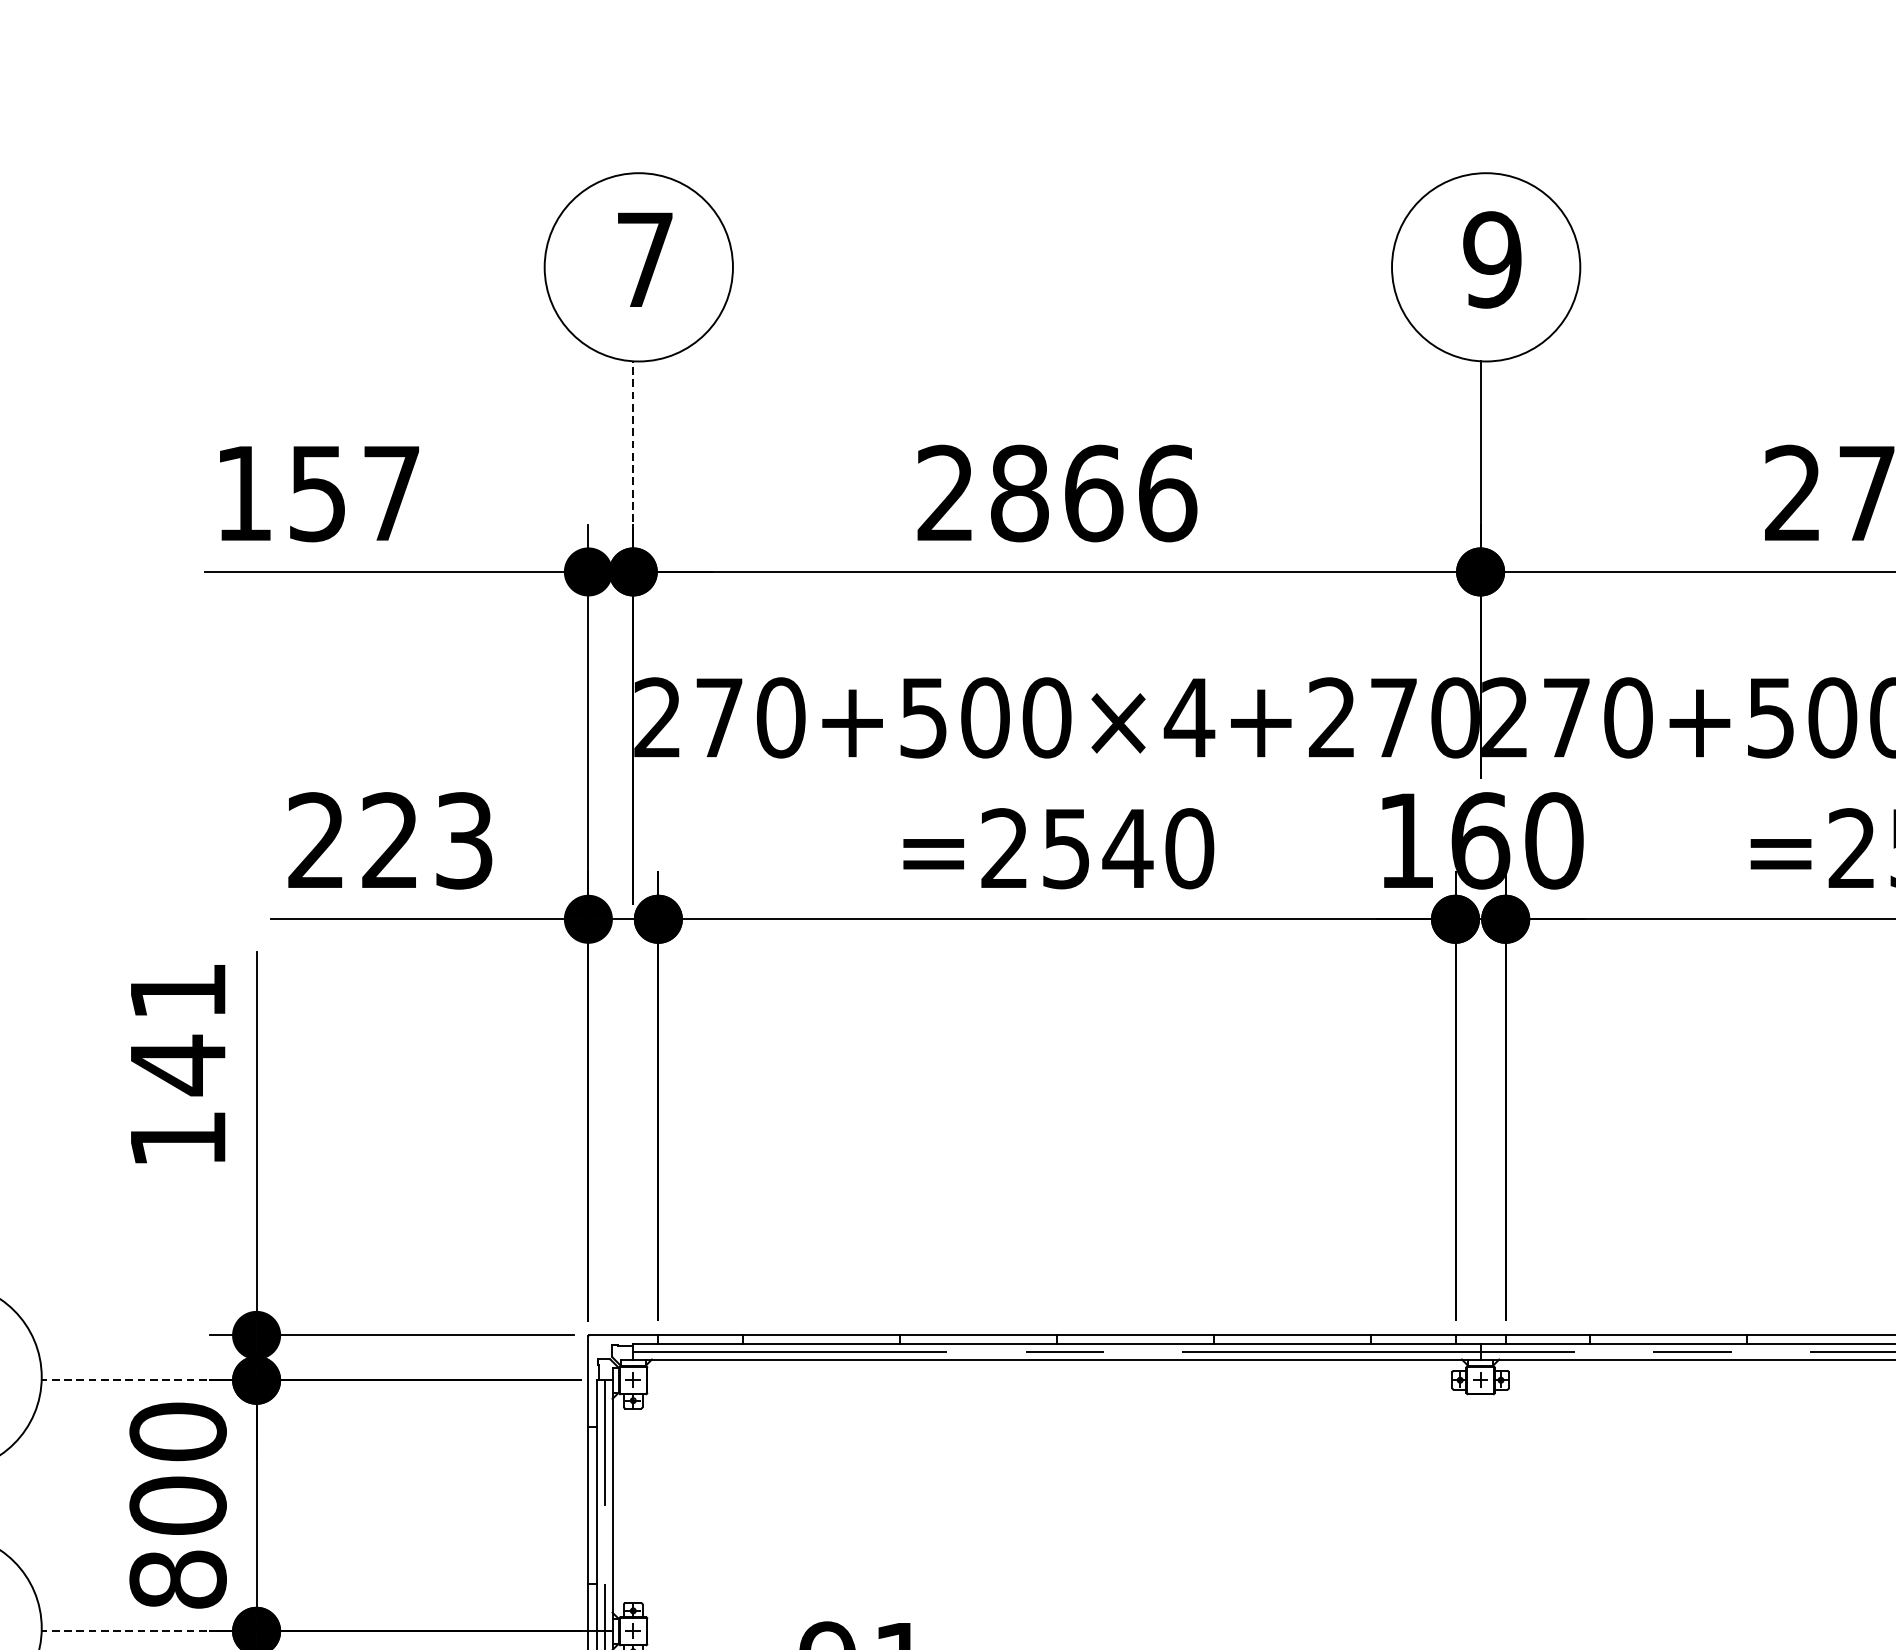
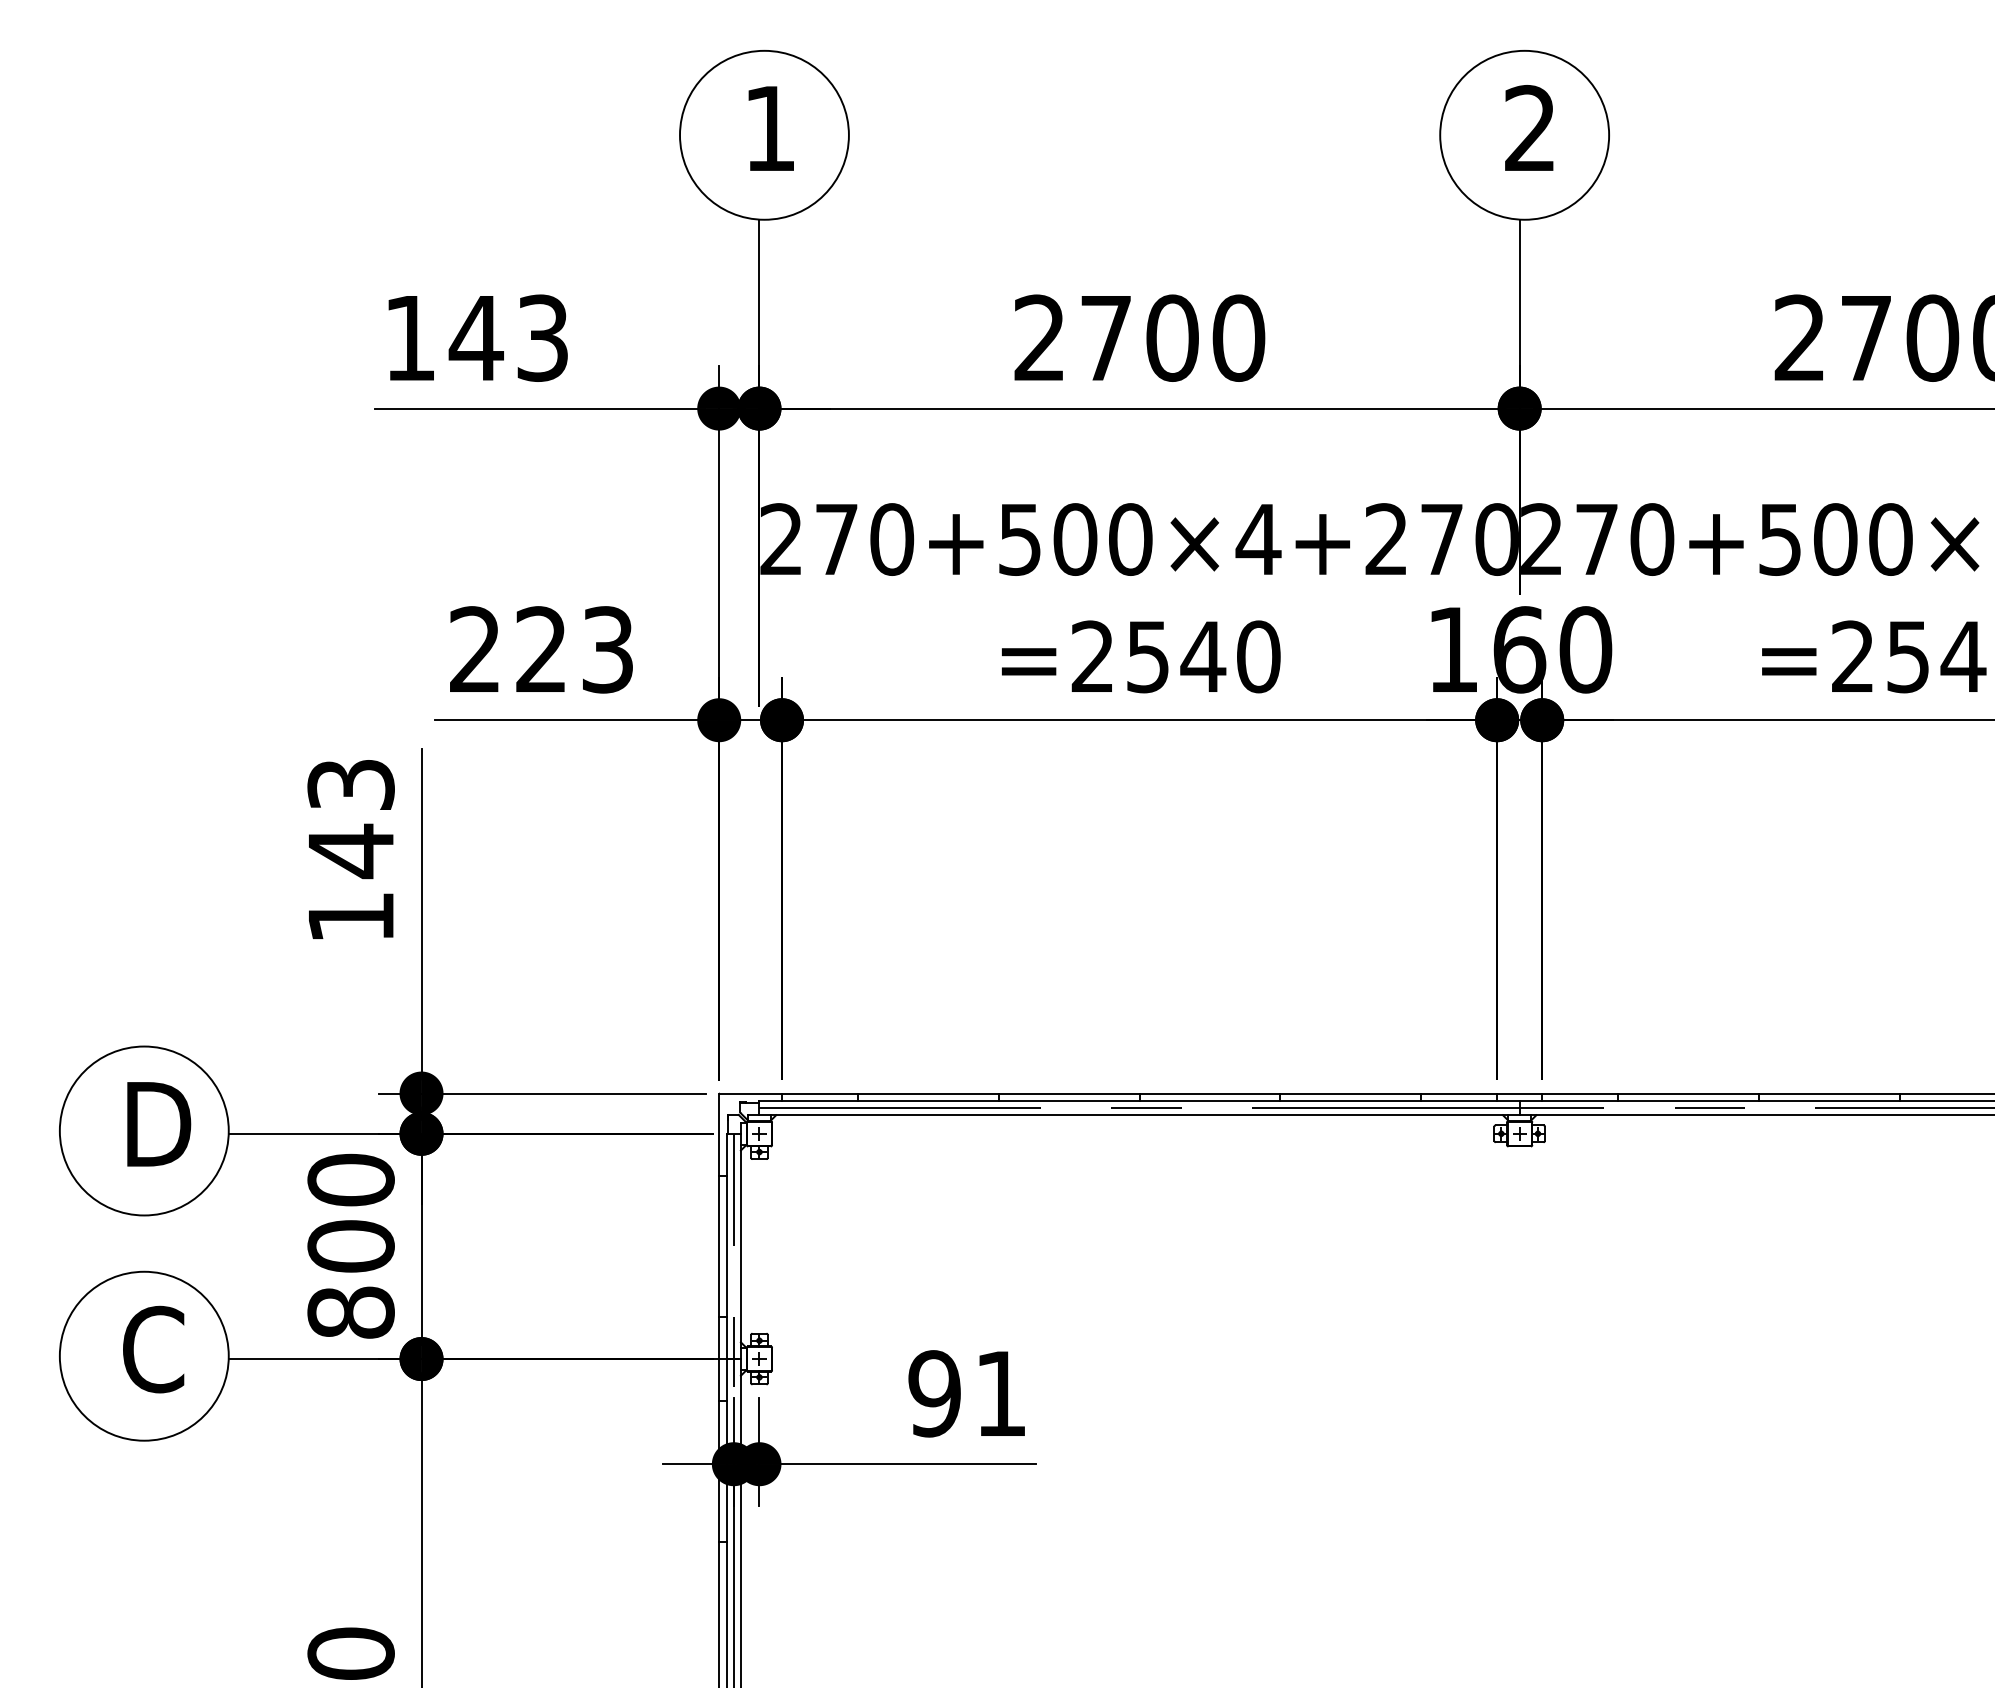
text: (644, 259) -> (769, 128), 7 -> 1
text: (1492, 259) -> (1530, 128), 9 -> 2
line: (633, 448) -> (759, 297), dashed -> solid
text: (352, 492) -> (507, 337), 157 -> 143
text: (1093, 492) -> (1172, 337), 2866 -> 2700
text: (177, 990) -> (350, 784), 141 -> 143
line: (130, 1379) -> (308, 1133), dashed -> solid
line: (130, 1631) -> (308, 1359), dashed -> solid

